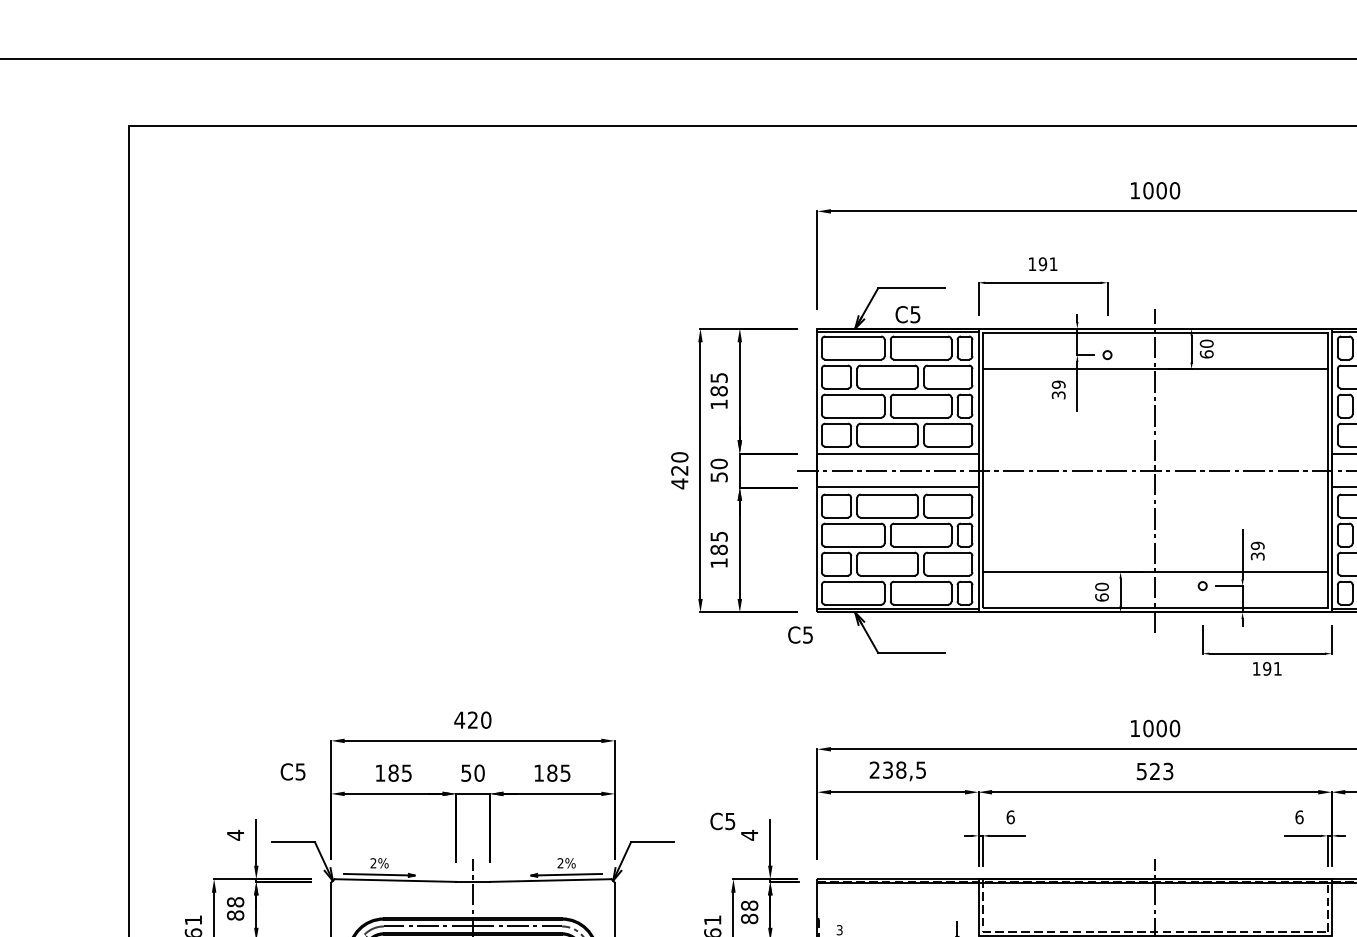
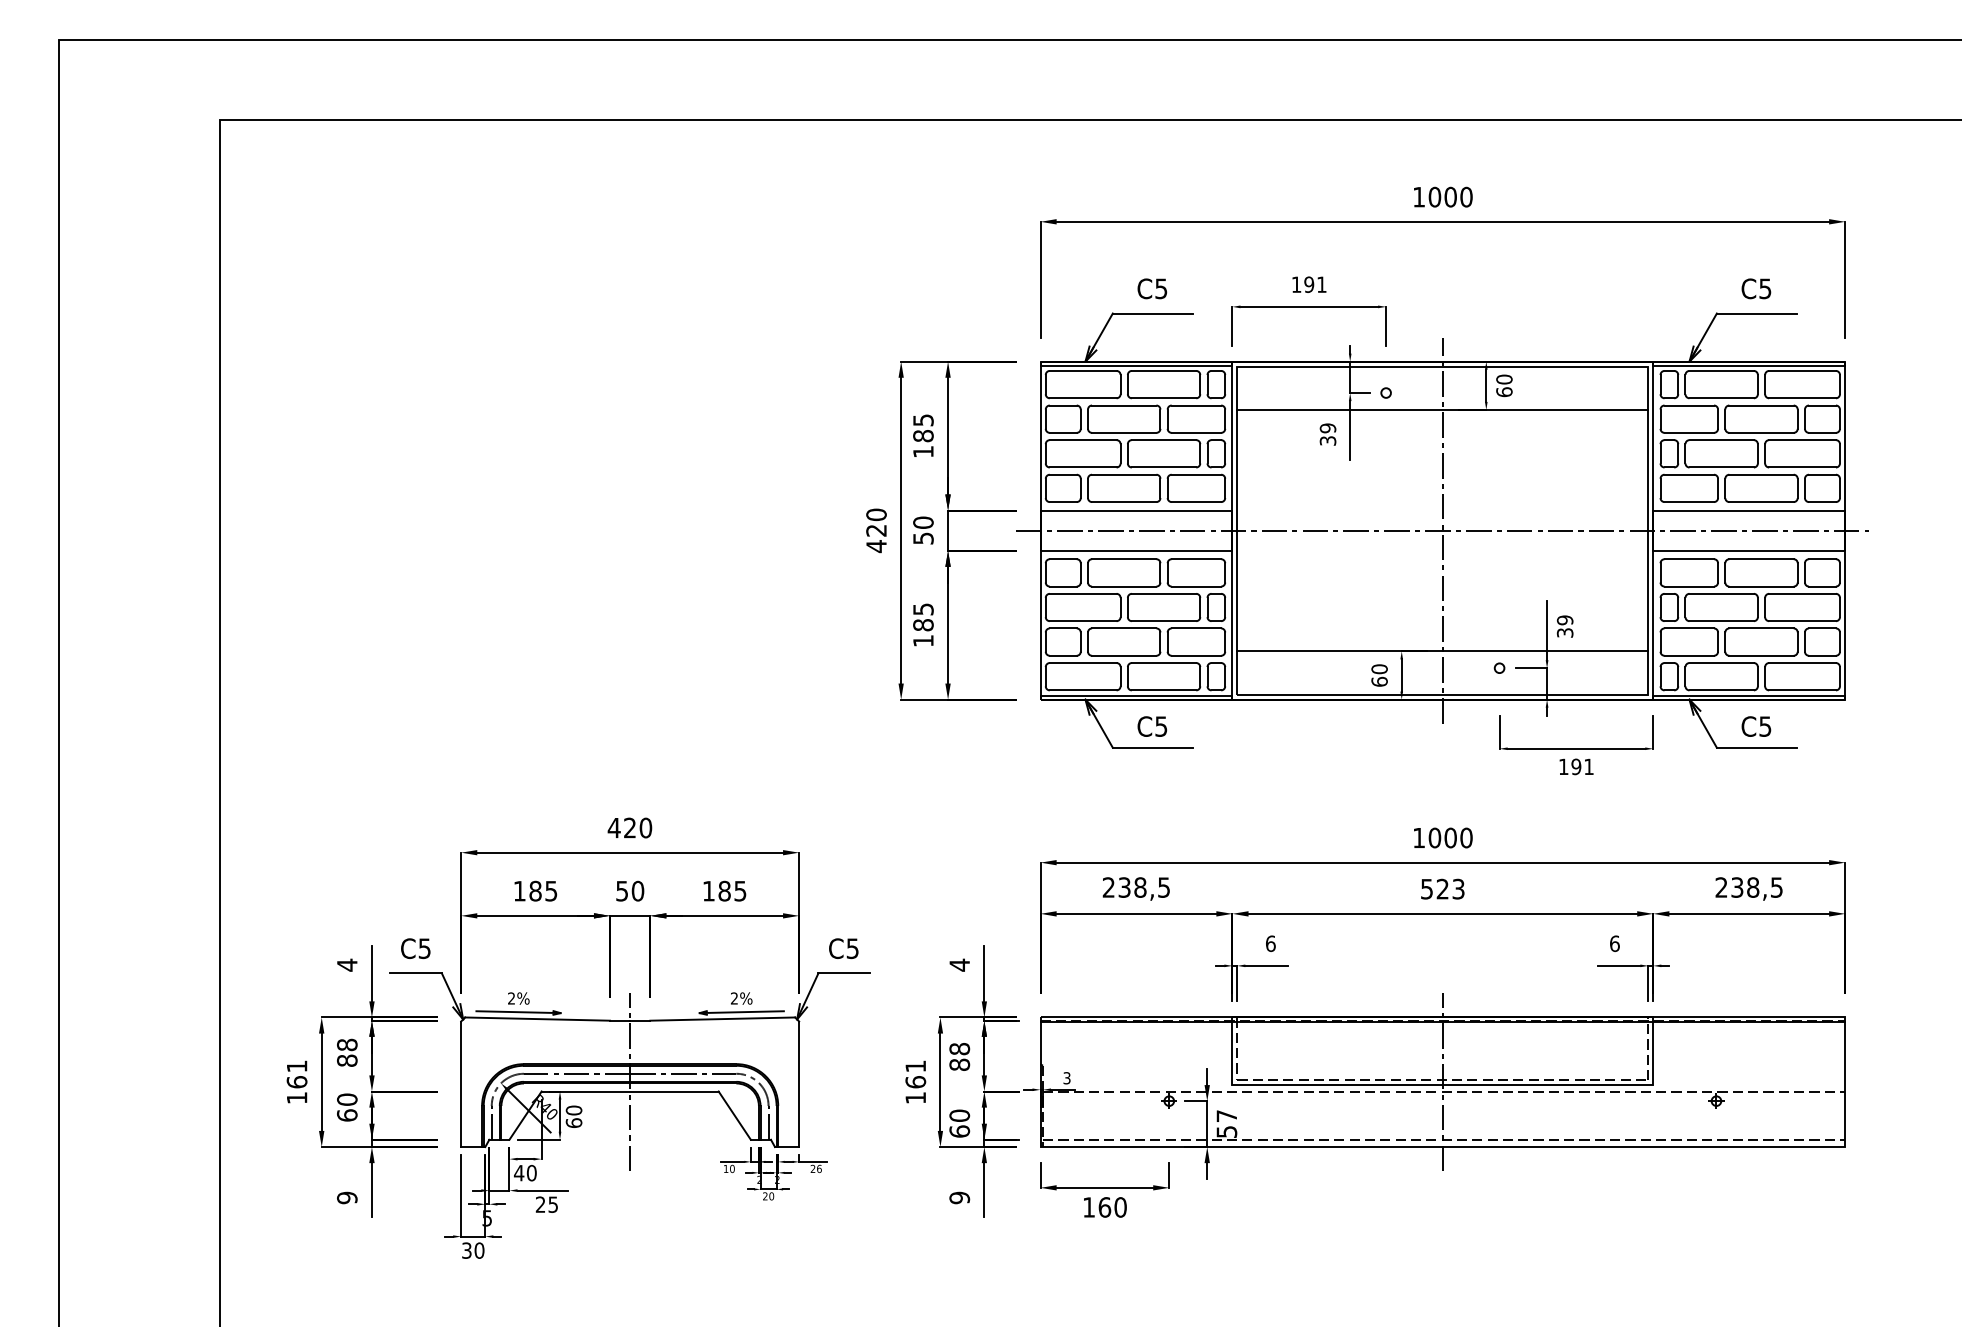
text: (908, 314) -> (1152, 288), moved
text: (800, 634) -> (1152, 726), moved
text: (292, 771) -> (415, 948), moved
text: (722, 821) -> (843, 948), moved

